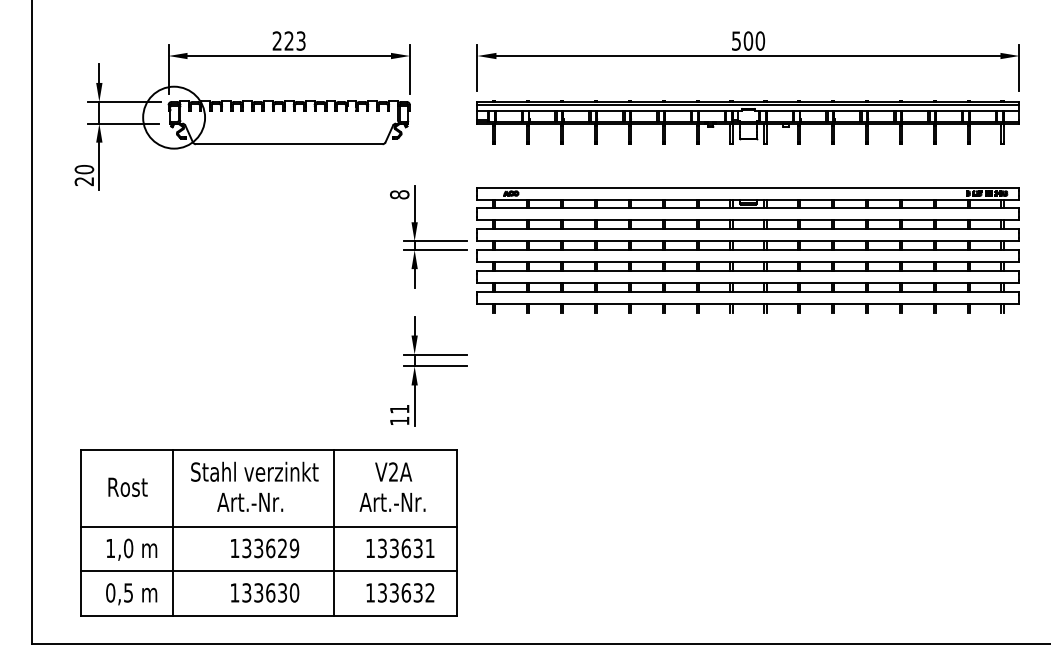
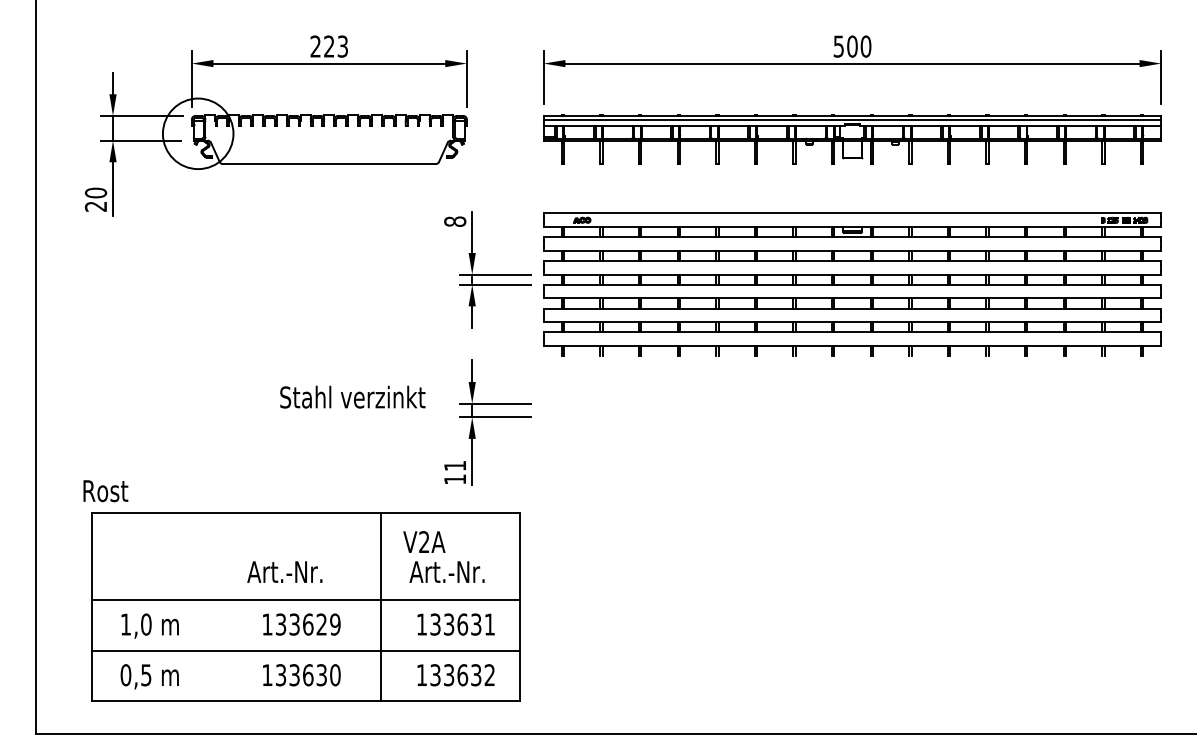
text: (254, 471) -> (352, 396), moved
text: (393, 471) -> (424, 541), moved
text: (127, 486) -> (105, 490), moved
line: (173, 532) -> (197, 606), removed

